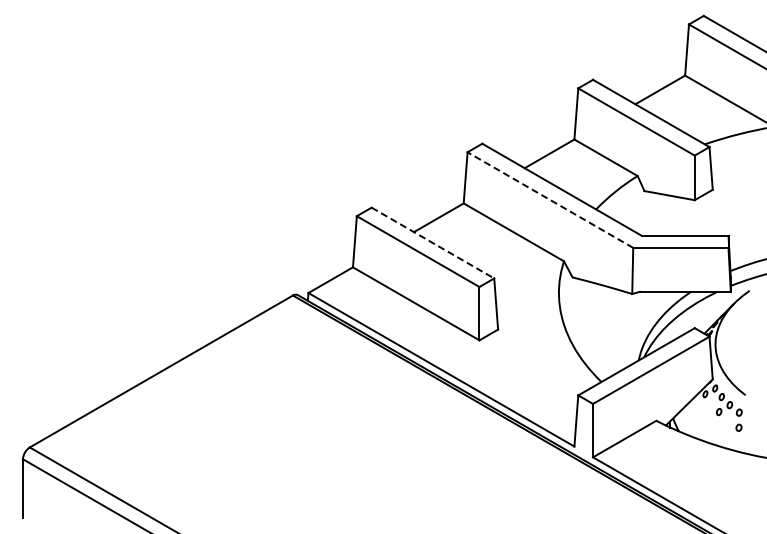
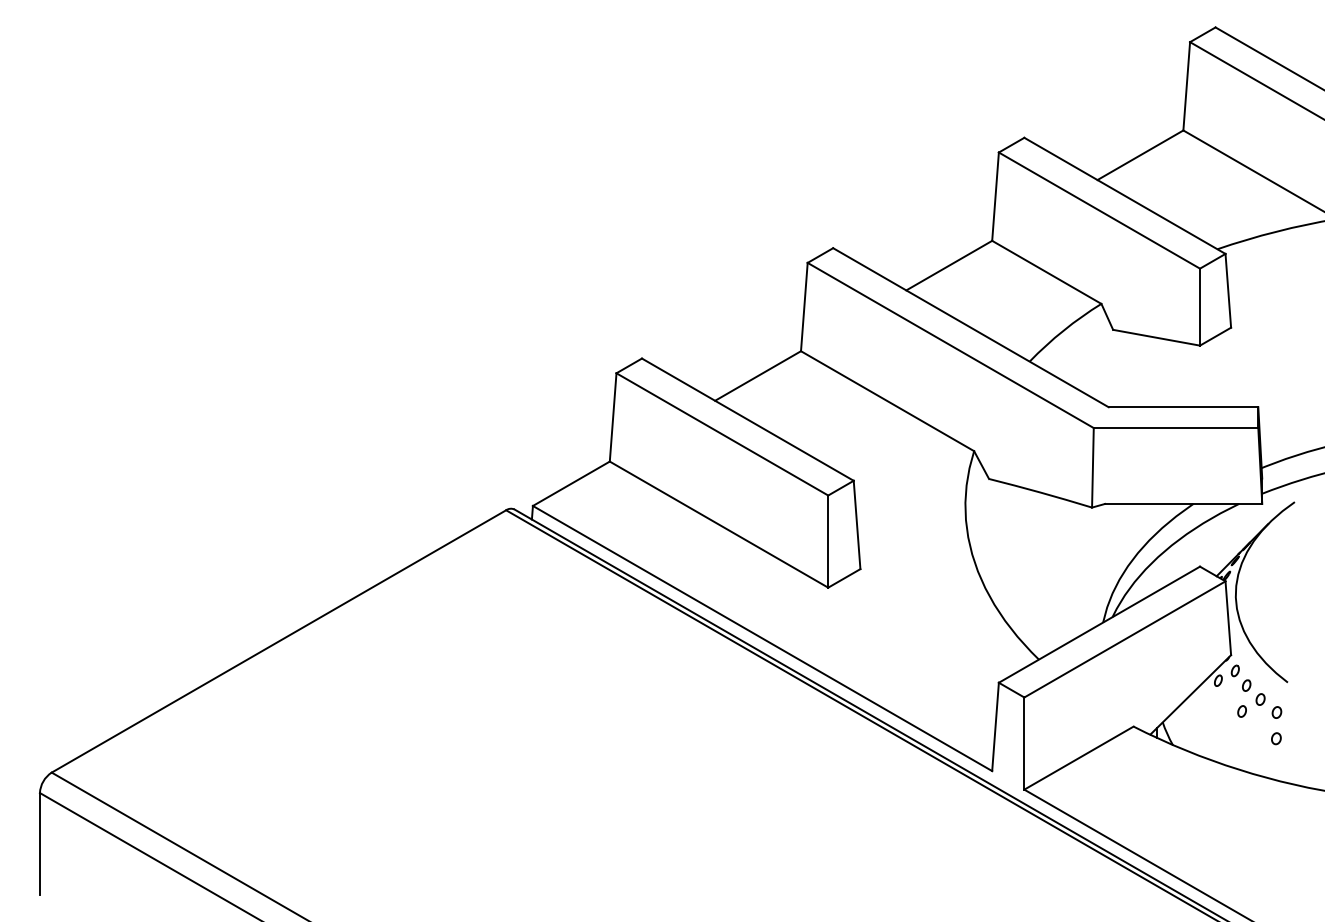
line: (550, 200) -> (950, 346), dashed -> solid
line: (432, 243) -> (747, 420), dashed -> solid

